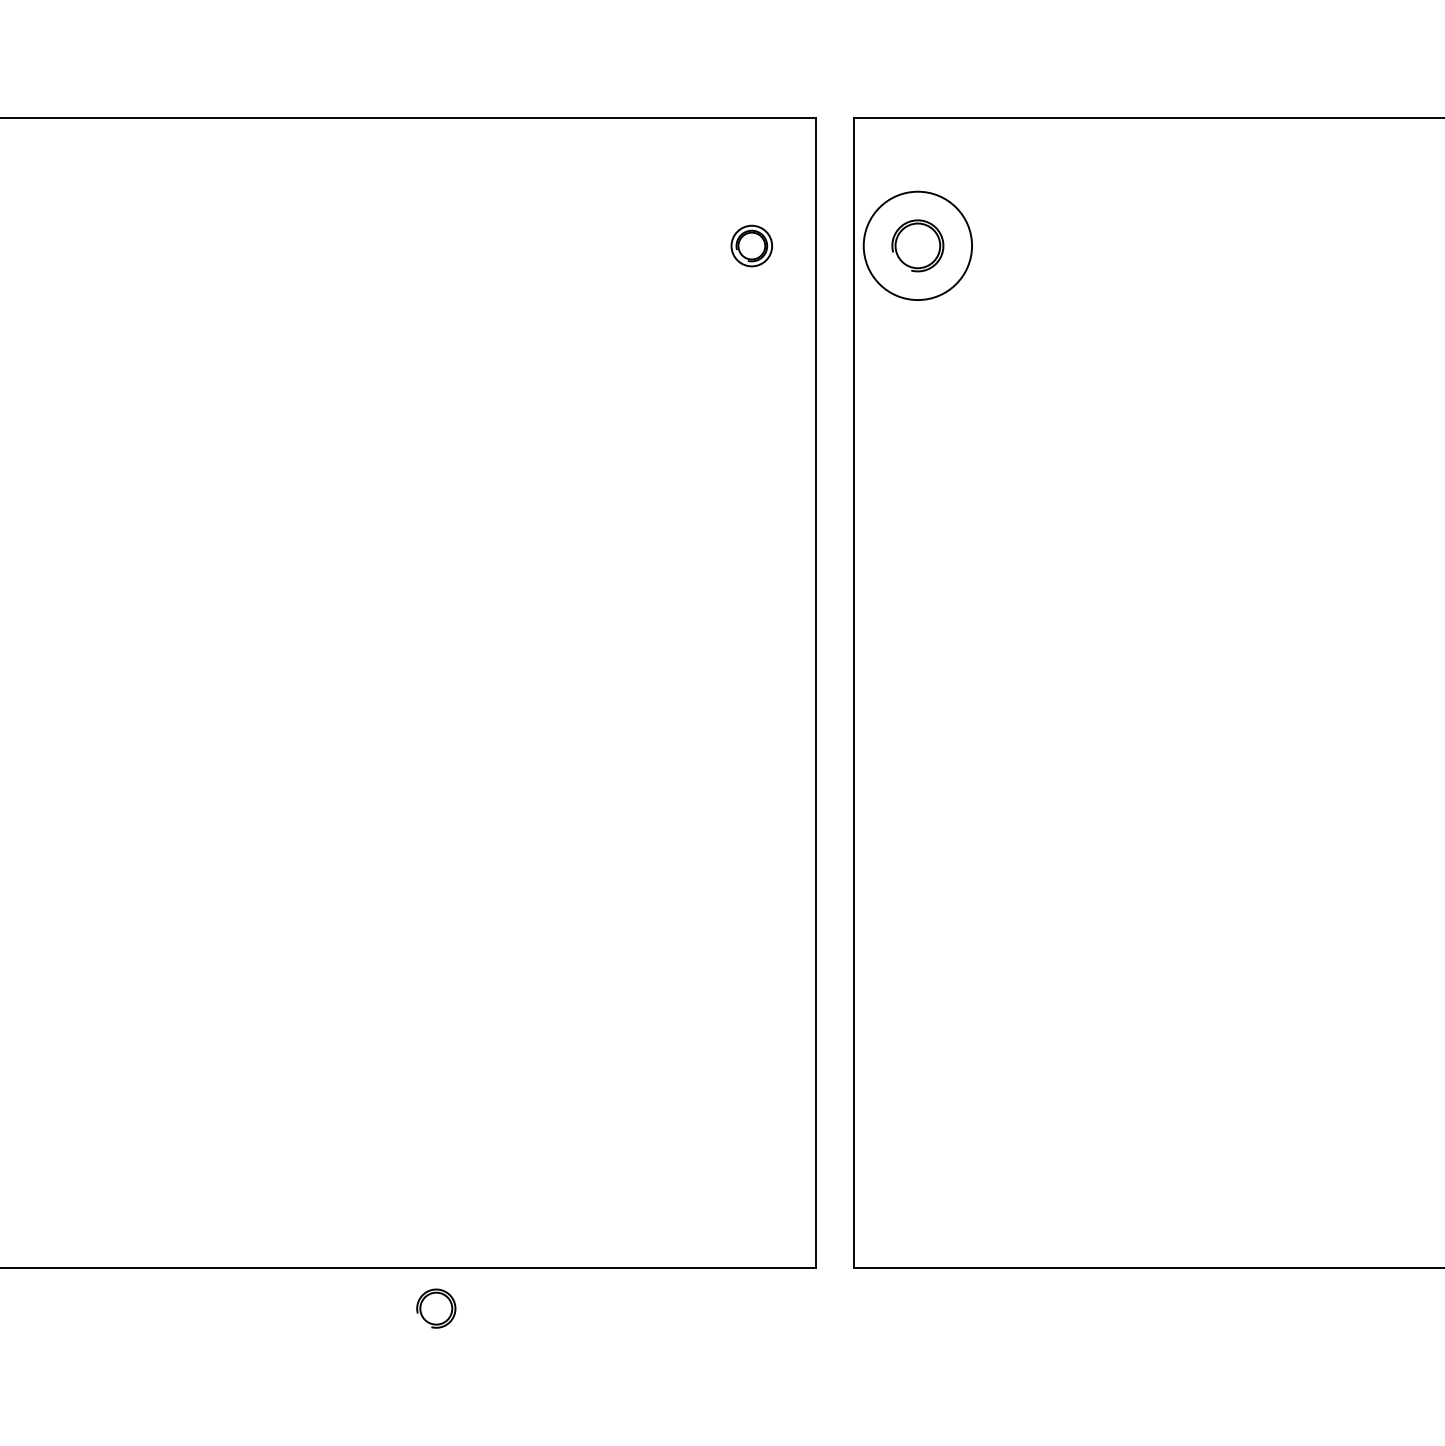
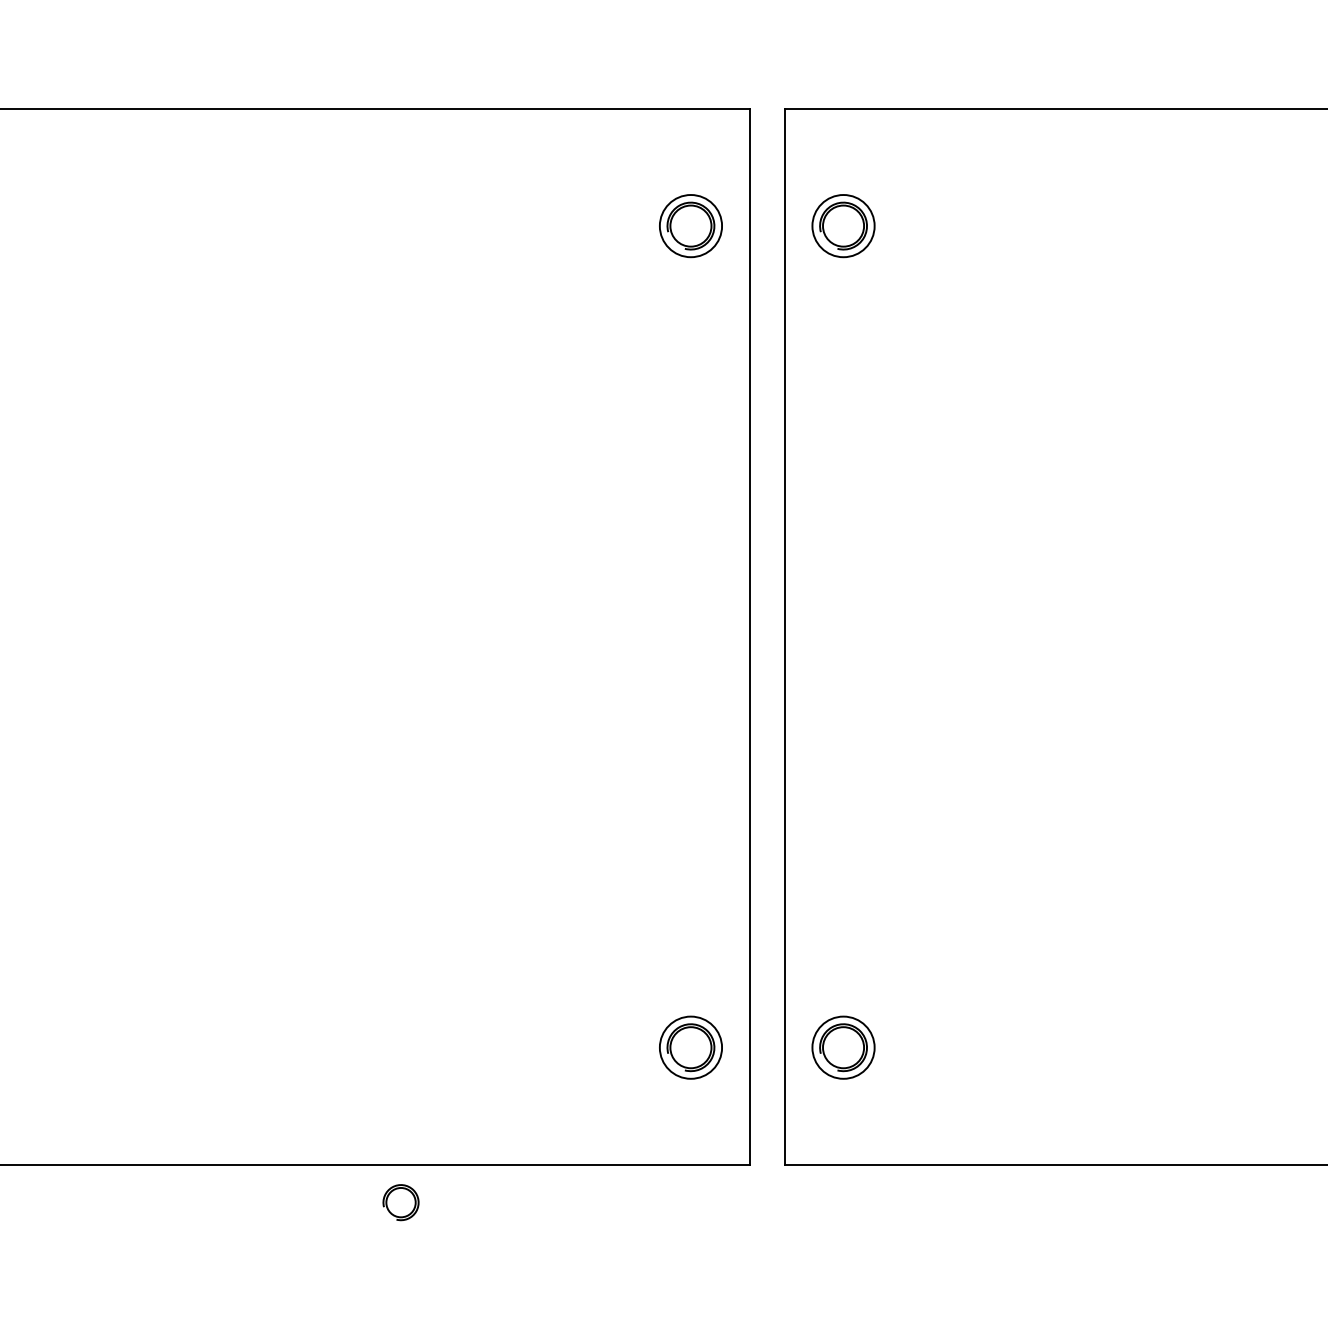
part: (751, 246) -> (690, 226), size x1.67
circle: (917, 246) -> (843, 226), size x0.62
part: (751, 1139) -> (690, 1047), added
part: (917, 1139) -> (843, 1047), added

